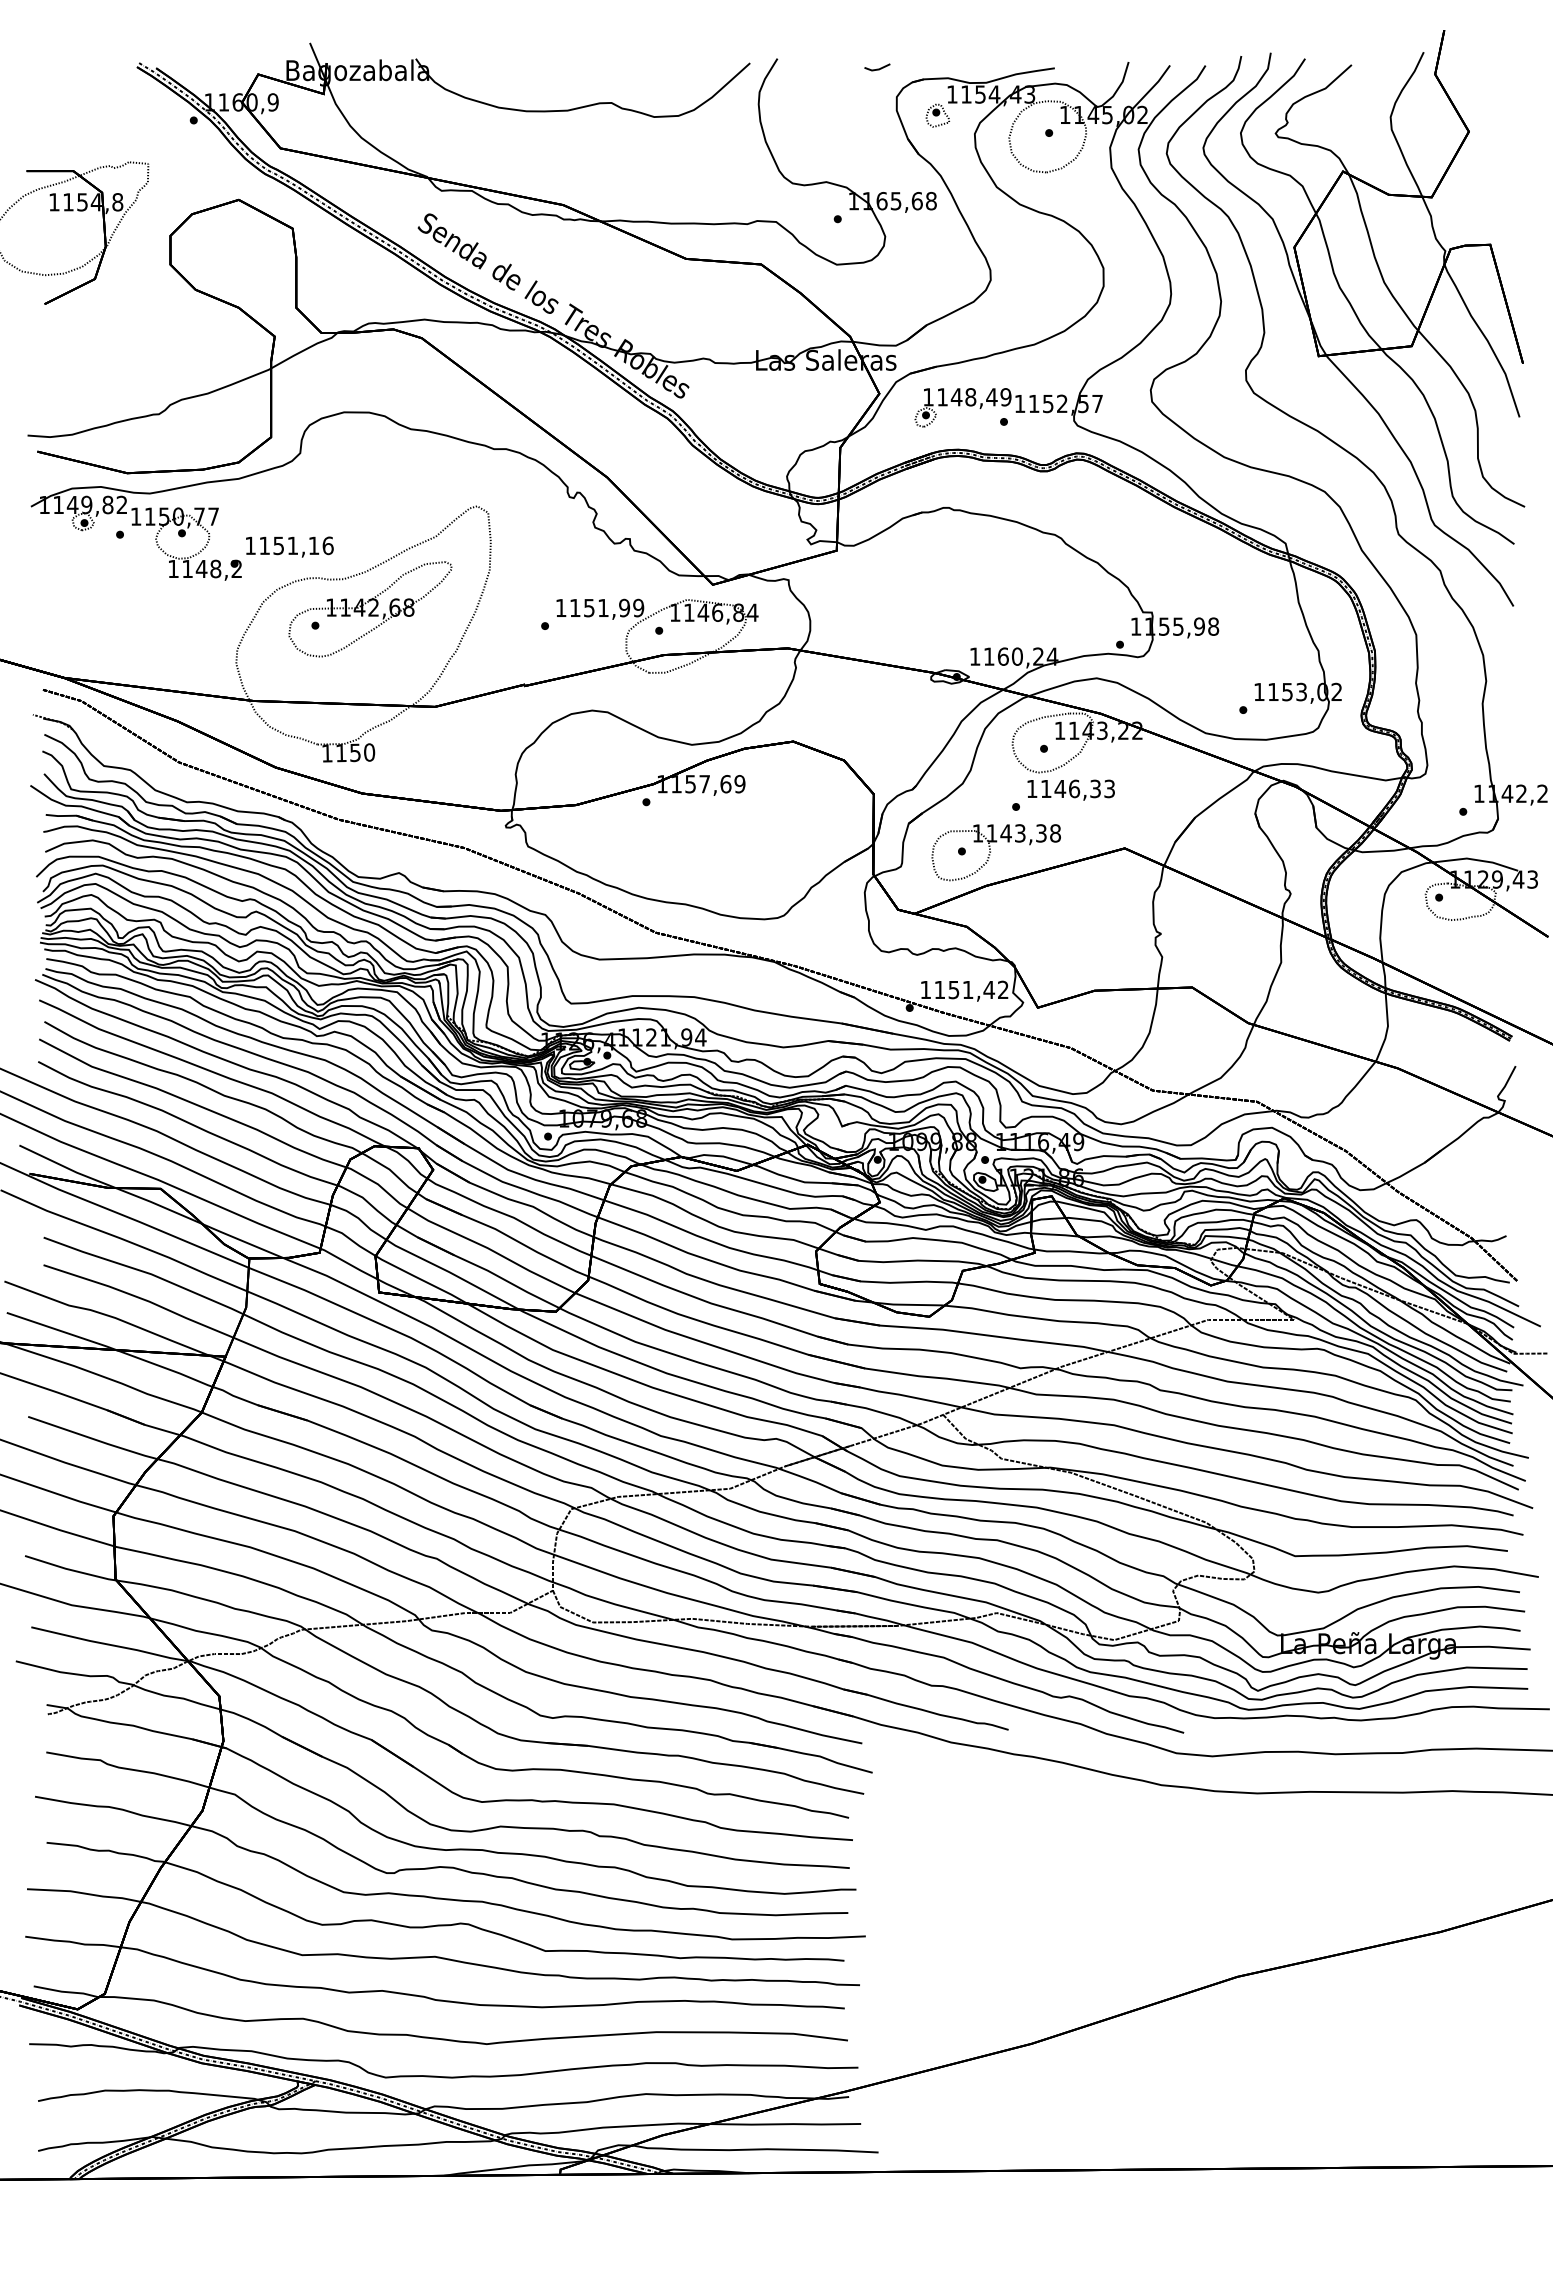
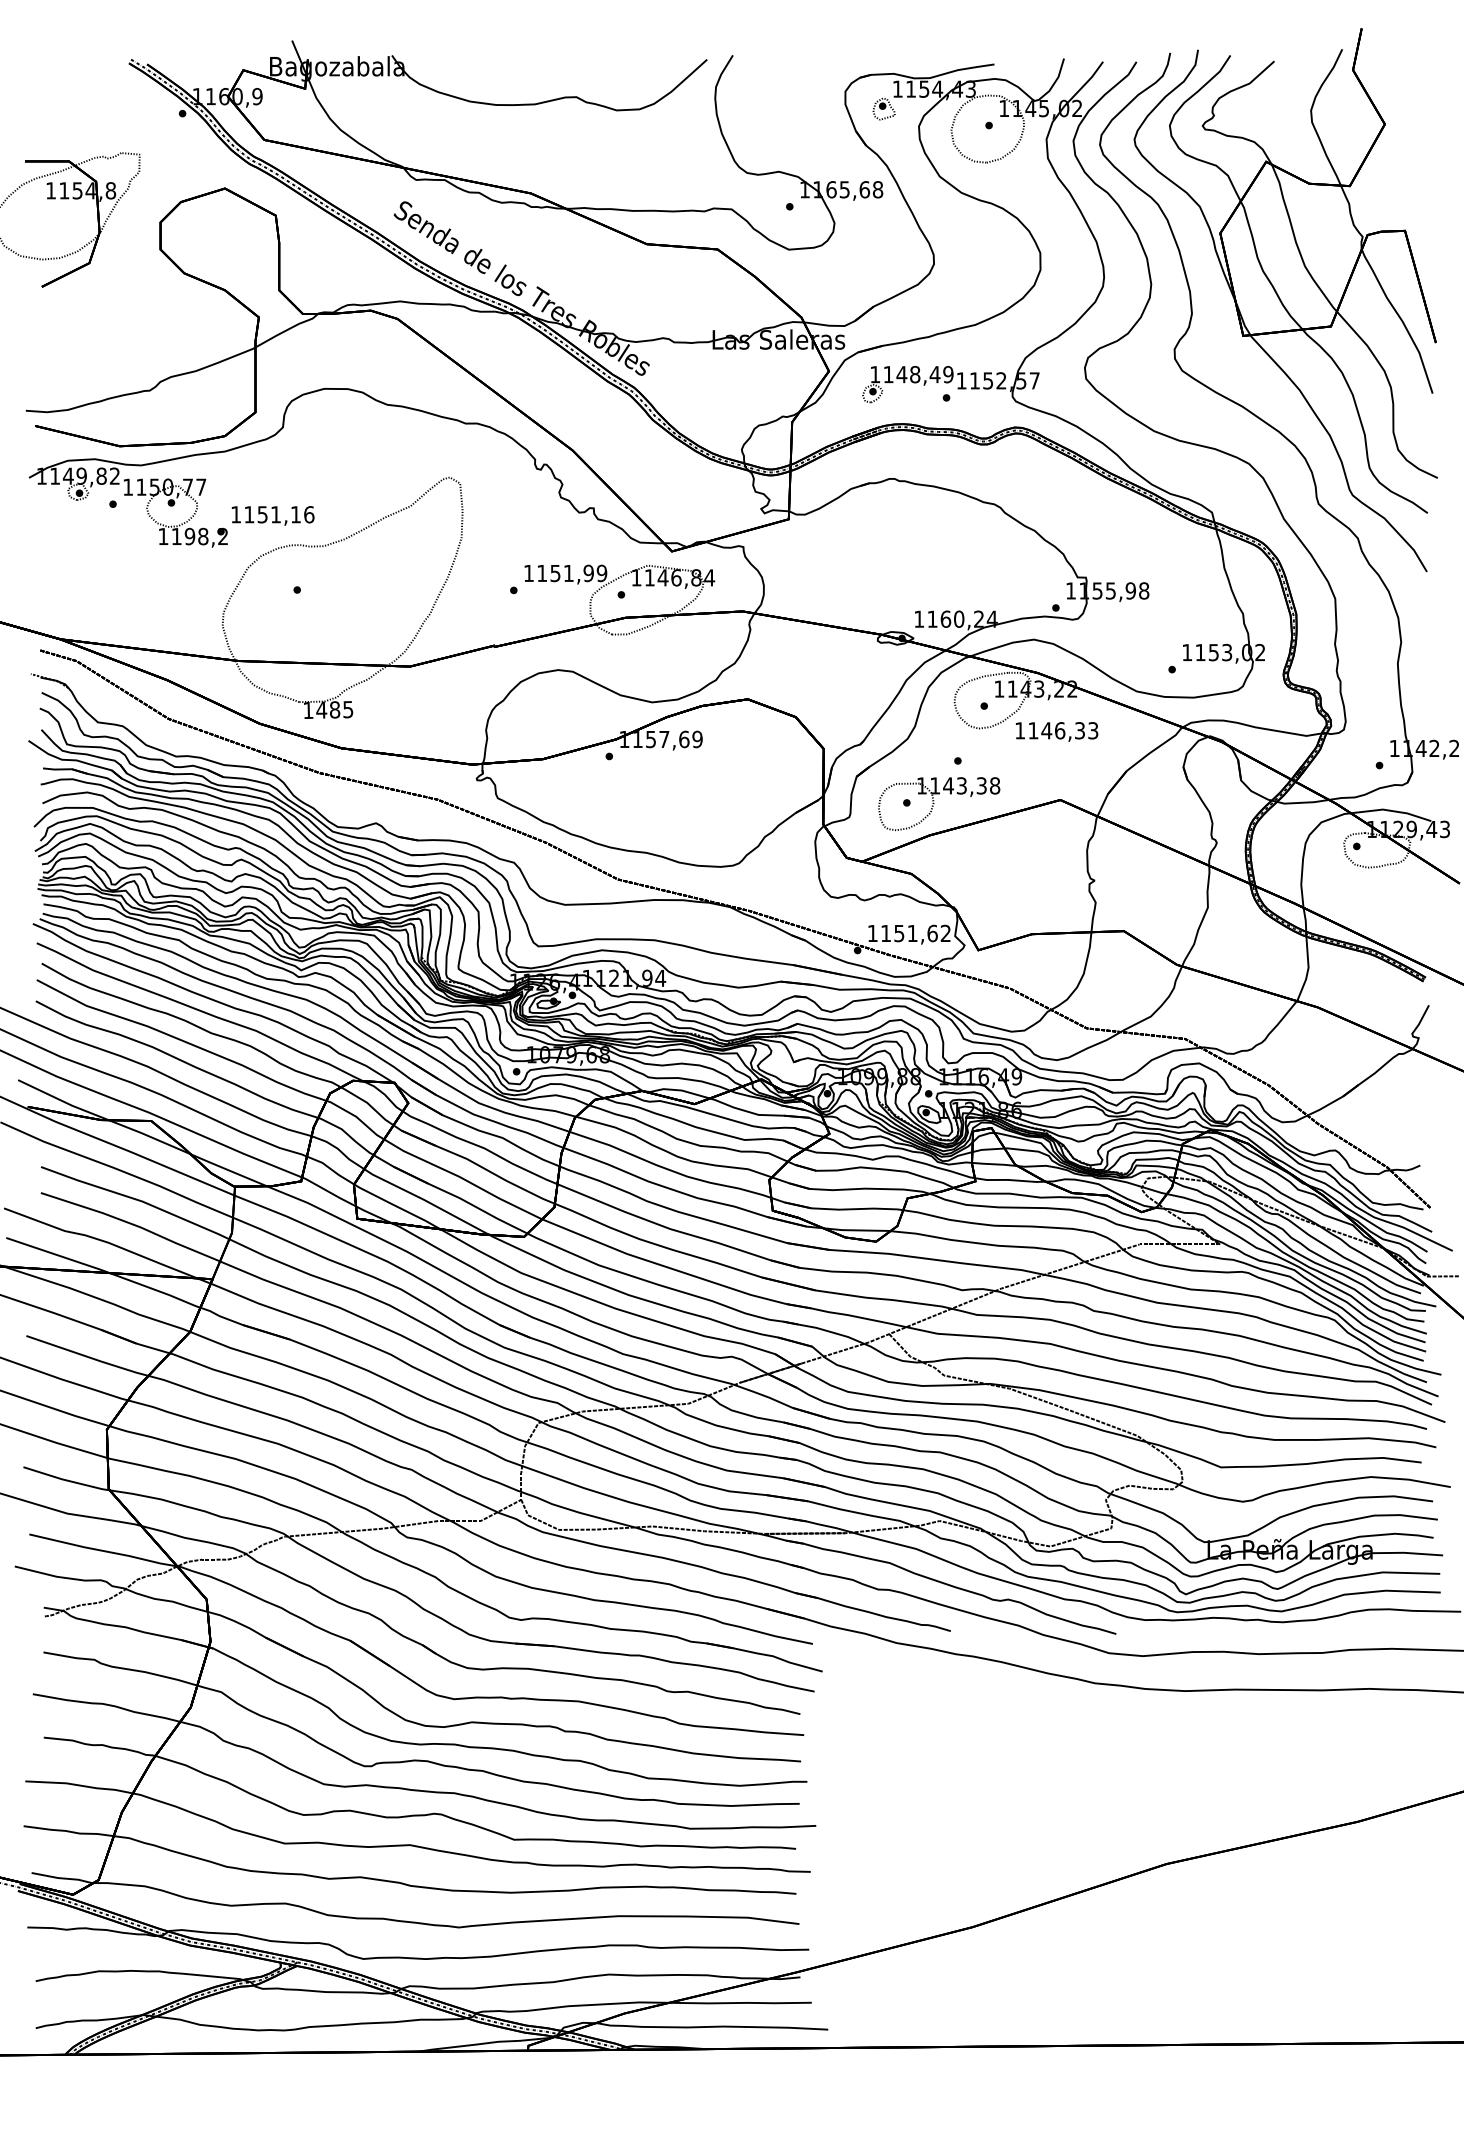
line: (877, 68) -> (827, 64), removed
text: (201, 568) -> (189, 536), 1148,2 -> 1198,2
part: (370, 609) -> (349, 574), removed
text: (355, 752) -> (335, 709), 1150 -> 1485
text: (1070, 789) -> (1056, 731), moved
text: (989, 989) -> (932, 933), 1151,42 -> 1151,62

